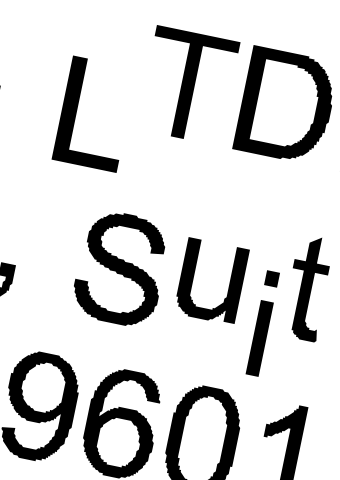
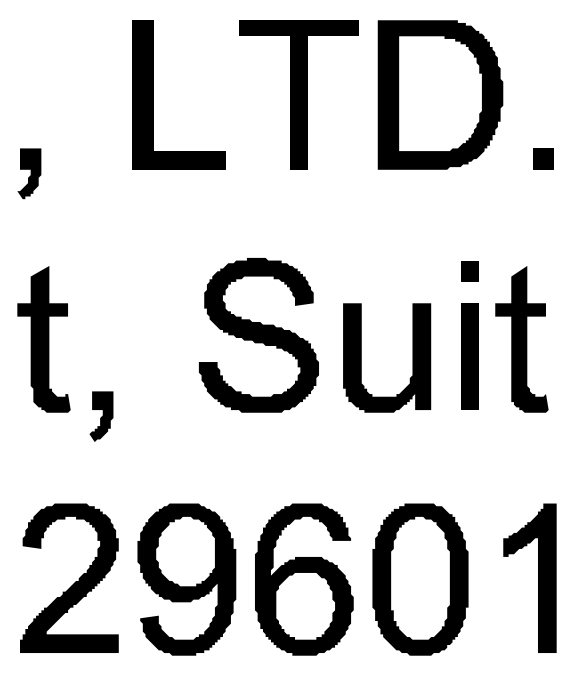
part: (77, 110) -> (153, 94), moved
part: (120, 268) -> (258, 335), moved
part: (262, 323) -> (469, 335), moved

